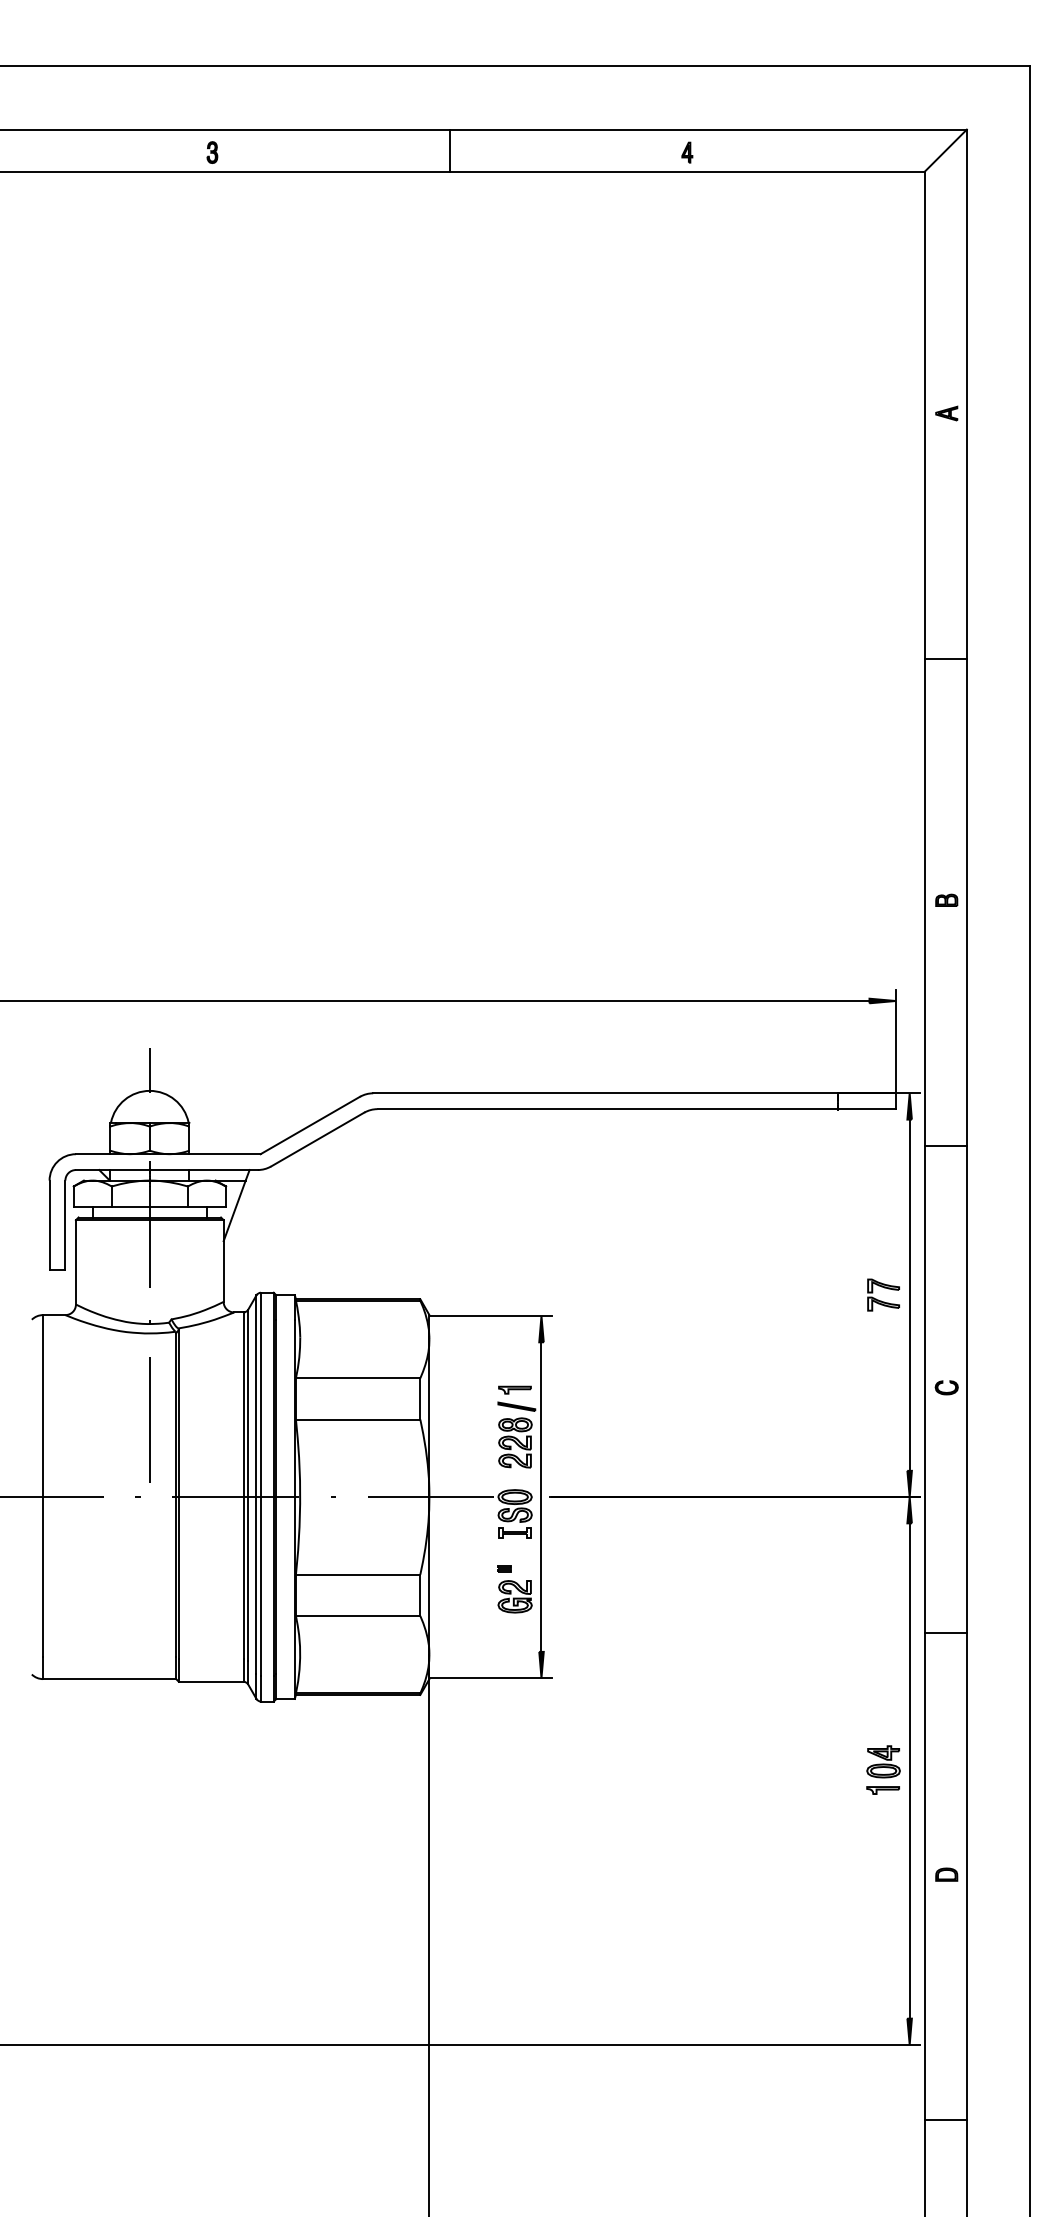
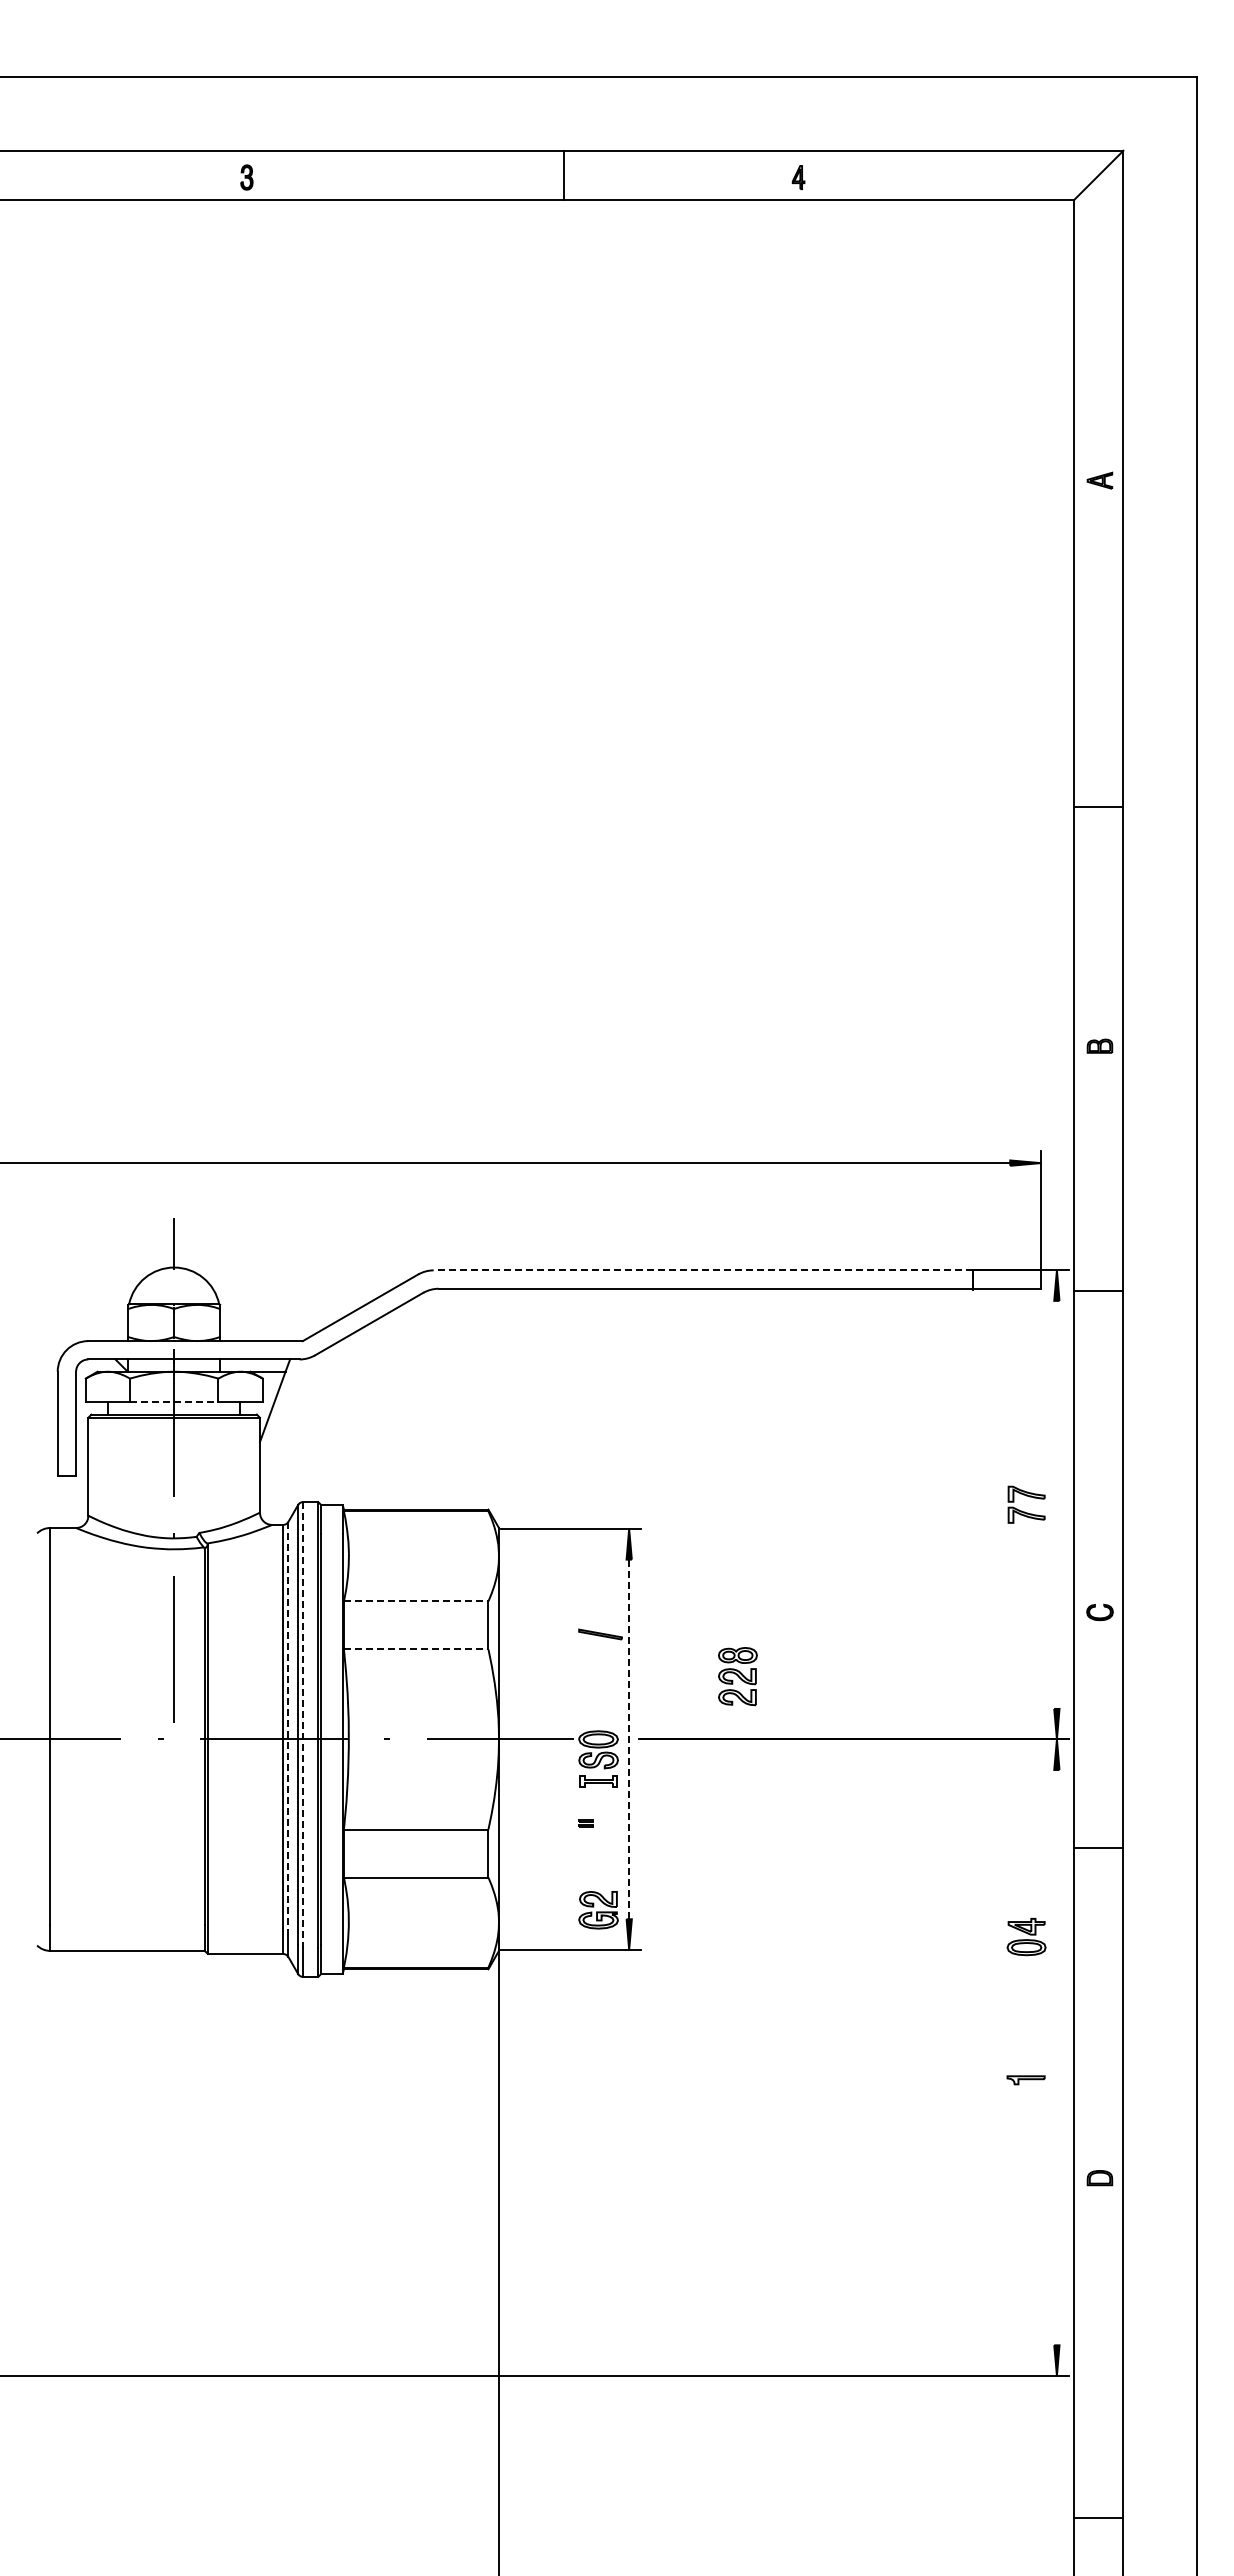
line: (449, 149) -> (563, 174), moved
line: (945, 658) -> (1098, 806), moved
line: (605, 1093) -> (703, 1270), solid -> dashed
line: (945, 1145) -> (1098, 1290), moved
line: (150, 1207) -> (174, 1402), solid -> dashed
line: (909, 1294) -> (1056, 1504), removed
line: (358, 1378) -> (416, 1601), solid -> dashed
part: (515, 1390) -> (598, 1615), removed
line: (358, 1419) -> (416, 1649), solid -> dashed
part: (515, 1442) -> (737, 1676), moved
line: (261, 1484) -> (303, 1724), solid -> dashed
line: (248, 1485) -> (288, 1726), solid -> dashed
line: (541, 1497) -> (629, 1739), solid -> dashed
part: (515, 1597) -> (598, 1910), moved
line: (945, 1633) -> (1098, 1848), moved
part: (883, 1762) -> (1026, 1937), moved
line: (909, 1770) -> (1056, 2057), removed
line: (945, 2120) -> (1098, 2518), moved

